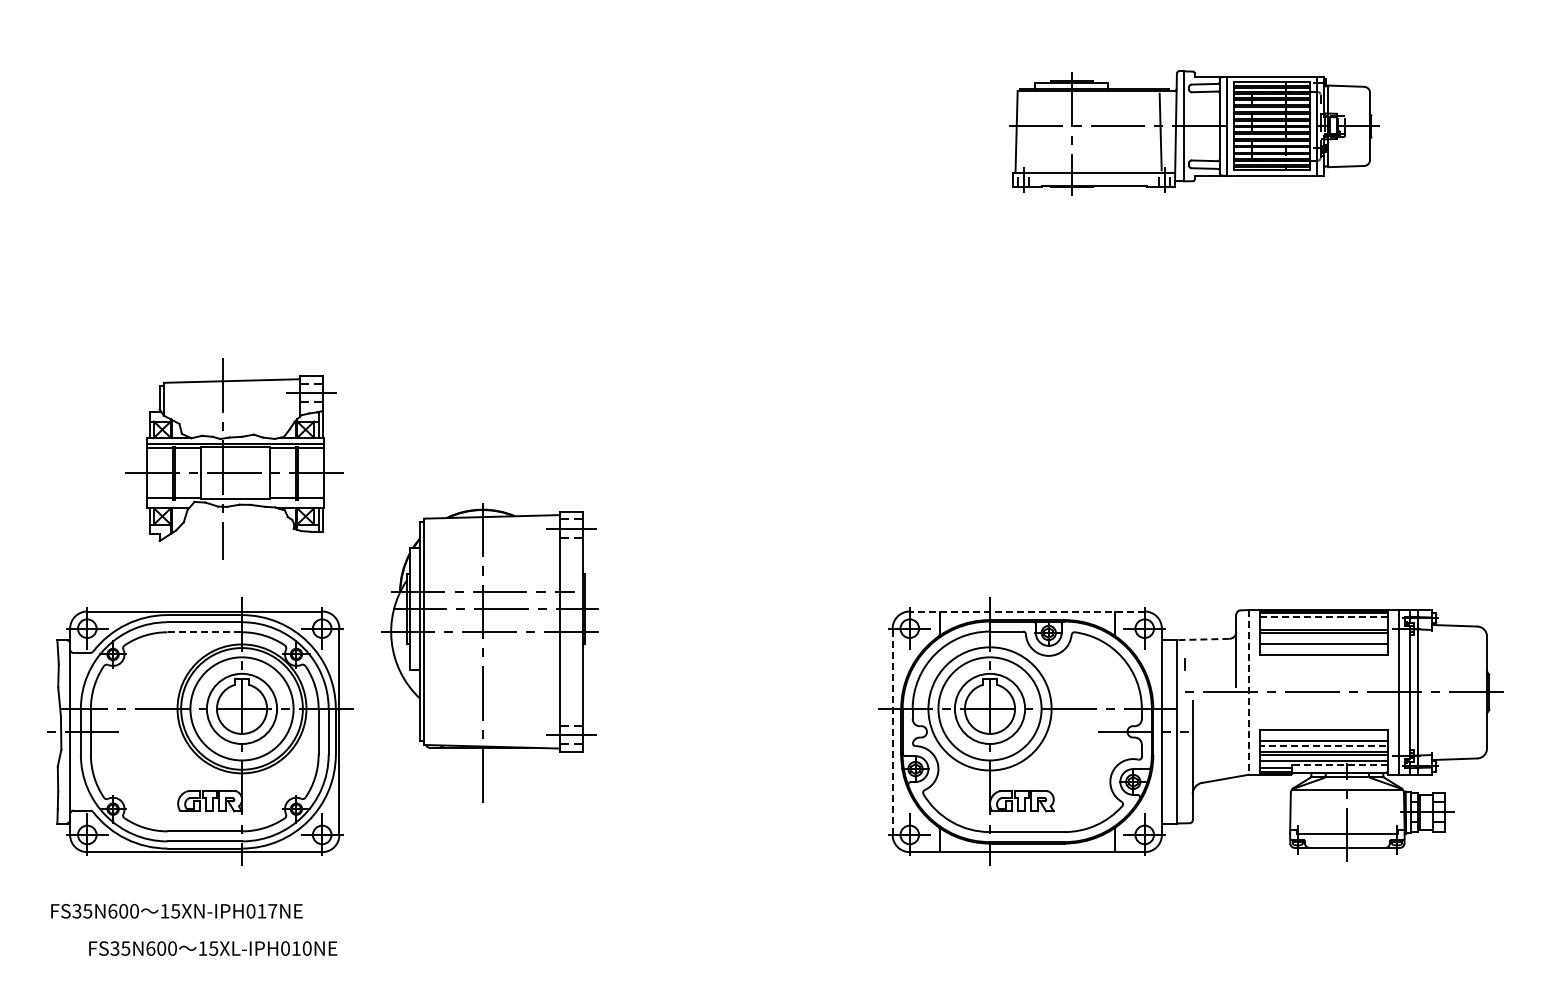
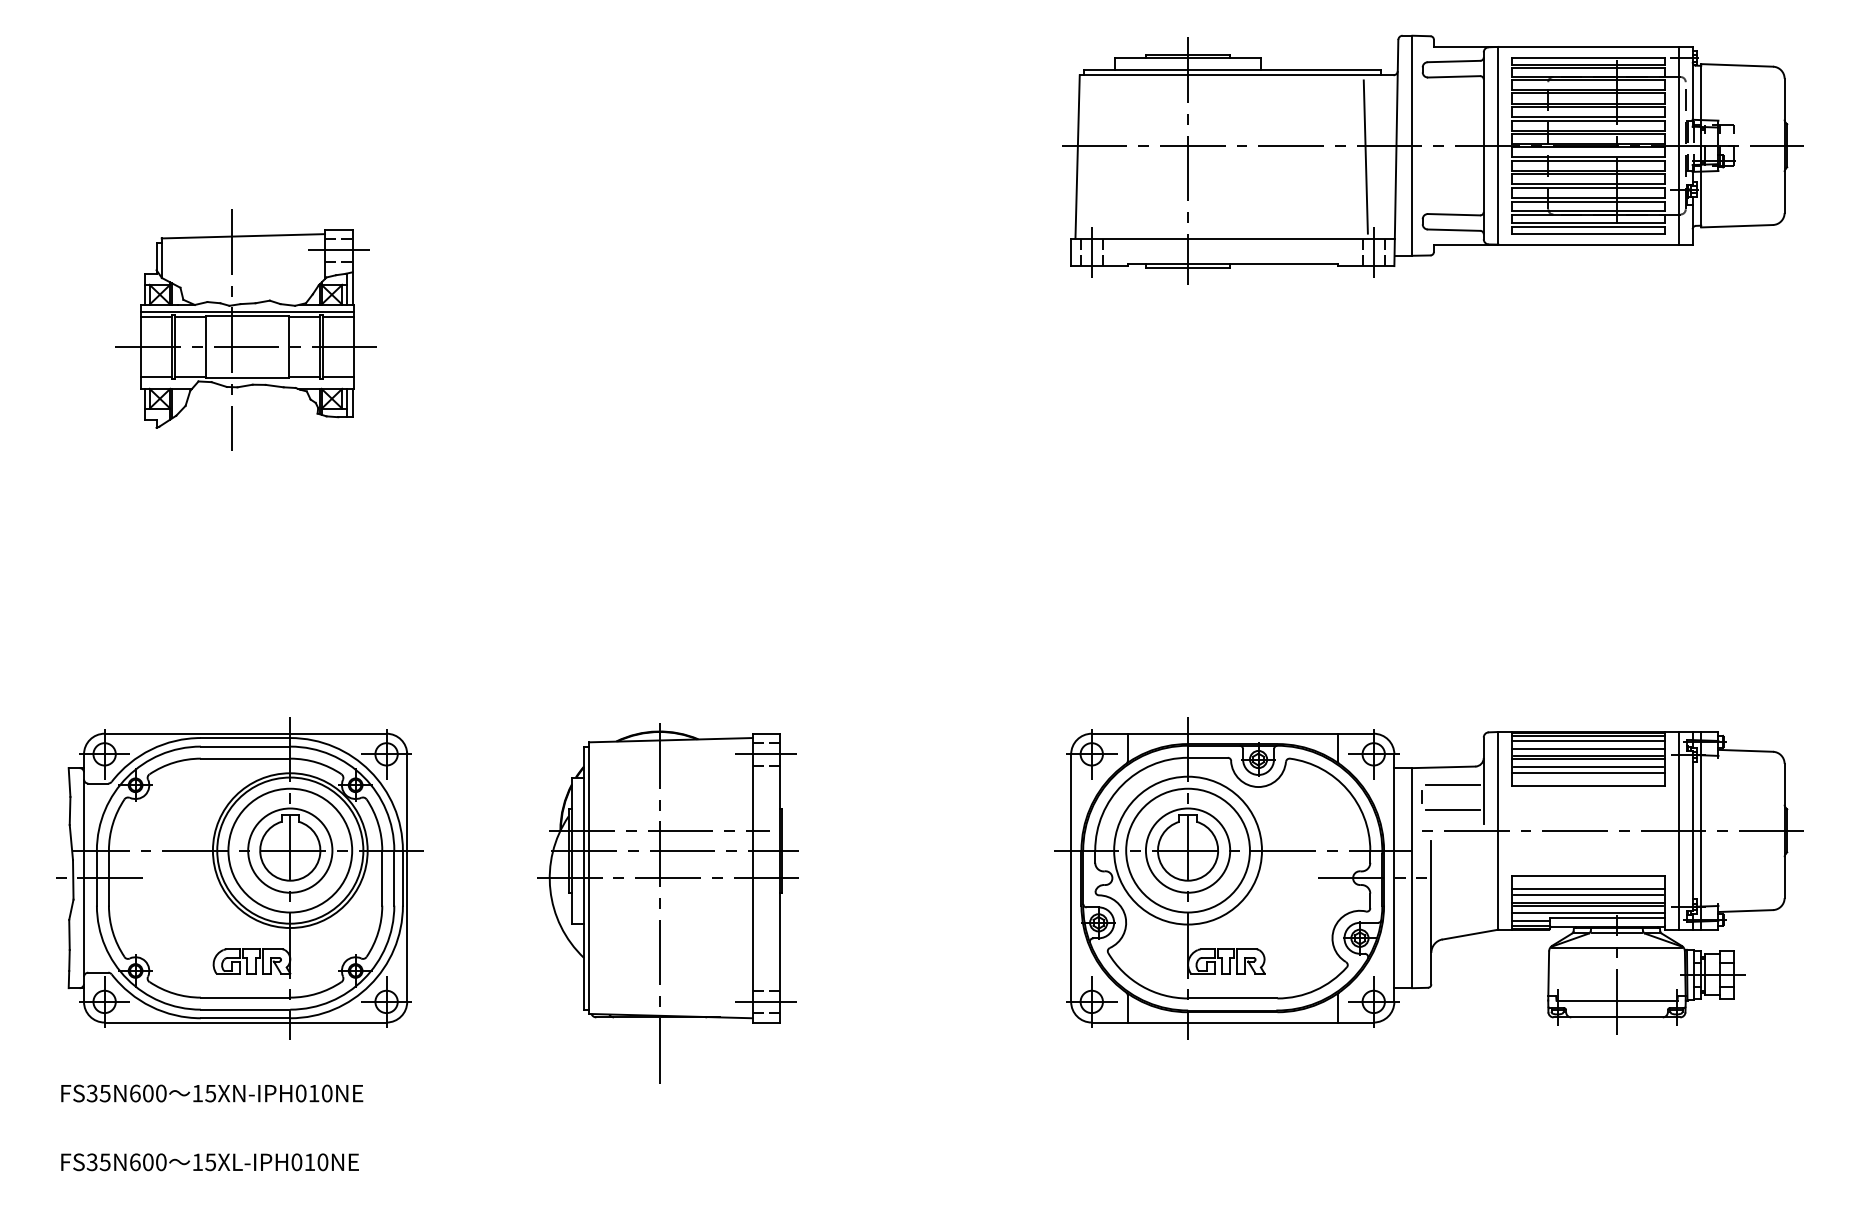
part: (1194, 133) -> (1433, 160), size x1.67
part: (234, 458) -> (246, 329), moved
line: (1026, 611) -> (1231, 733), dashed -> solid
line: (1323, 617) -> (1588, 740), dashed -> solid
line: (1323, 623) -> (1588, 748), added
line: (205, 632) -> (246, 758), dashed -> solid
line: (1202, 639) -> (1443, 767), dashed -> solid
line: (1323, 639) -> (1588, 767), added
part: (489, 652) -> (667, 902), moved
line: (1210, 653) -> (1452, 784), added
line: (1210, 675) -> (1452, 810), added
line: (1248, 692) -> (1498, 830), dashed -> solid
line: (892, 731) -> (1071, 877), dashed -> solid
line: (1323, 745) -> (1588, 894), dashed -> solid
line: (1339, 765) -> (1607, 918), dashed -> solid
text: (272, 911) -> (326, 1093), 15XN-IPH017NE -> 15XN-IPH010NE
text: (213, 948) -> (210, 1162), moved

